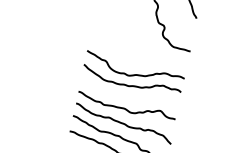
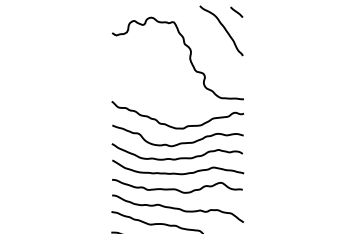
curve: (133, 61) -> (173, 126), added
curve: (127, 96) -> (175, 172), added

